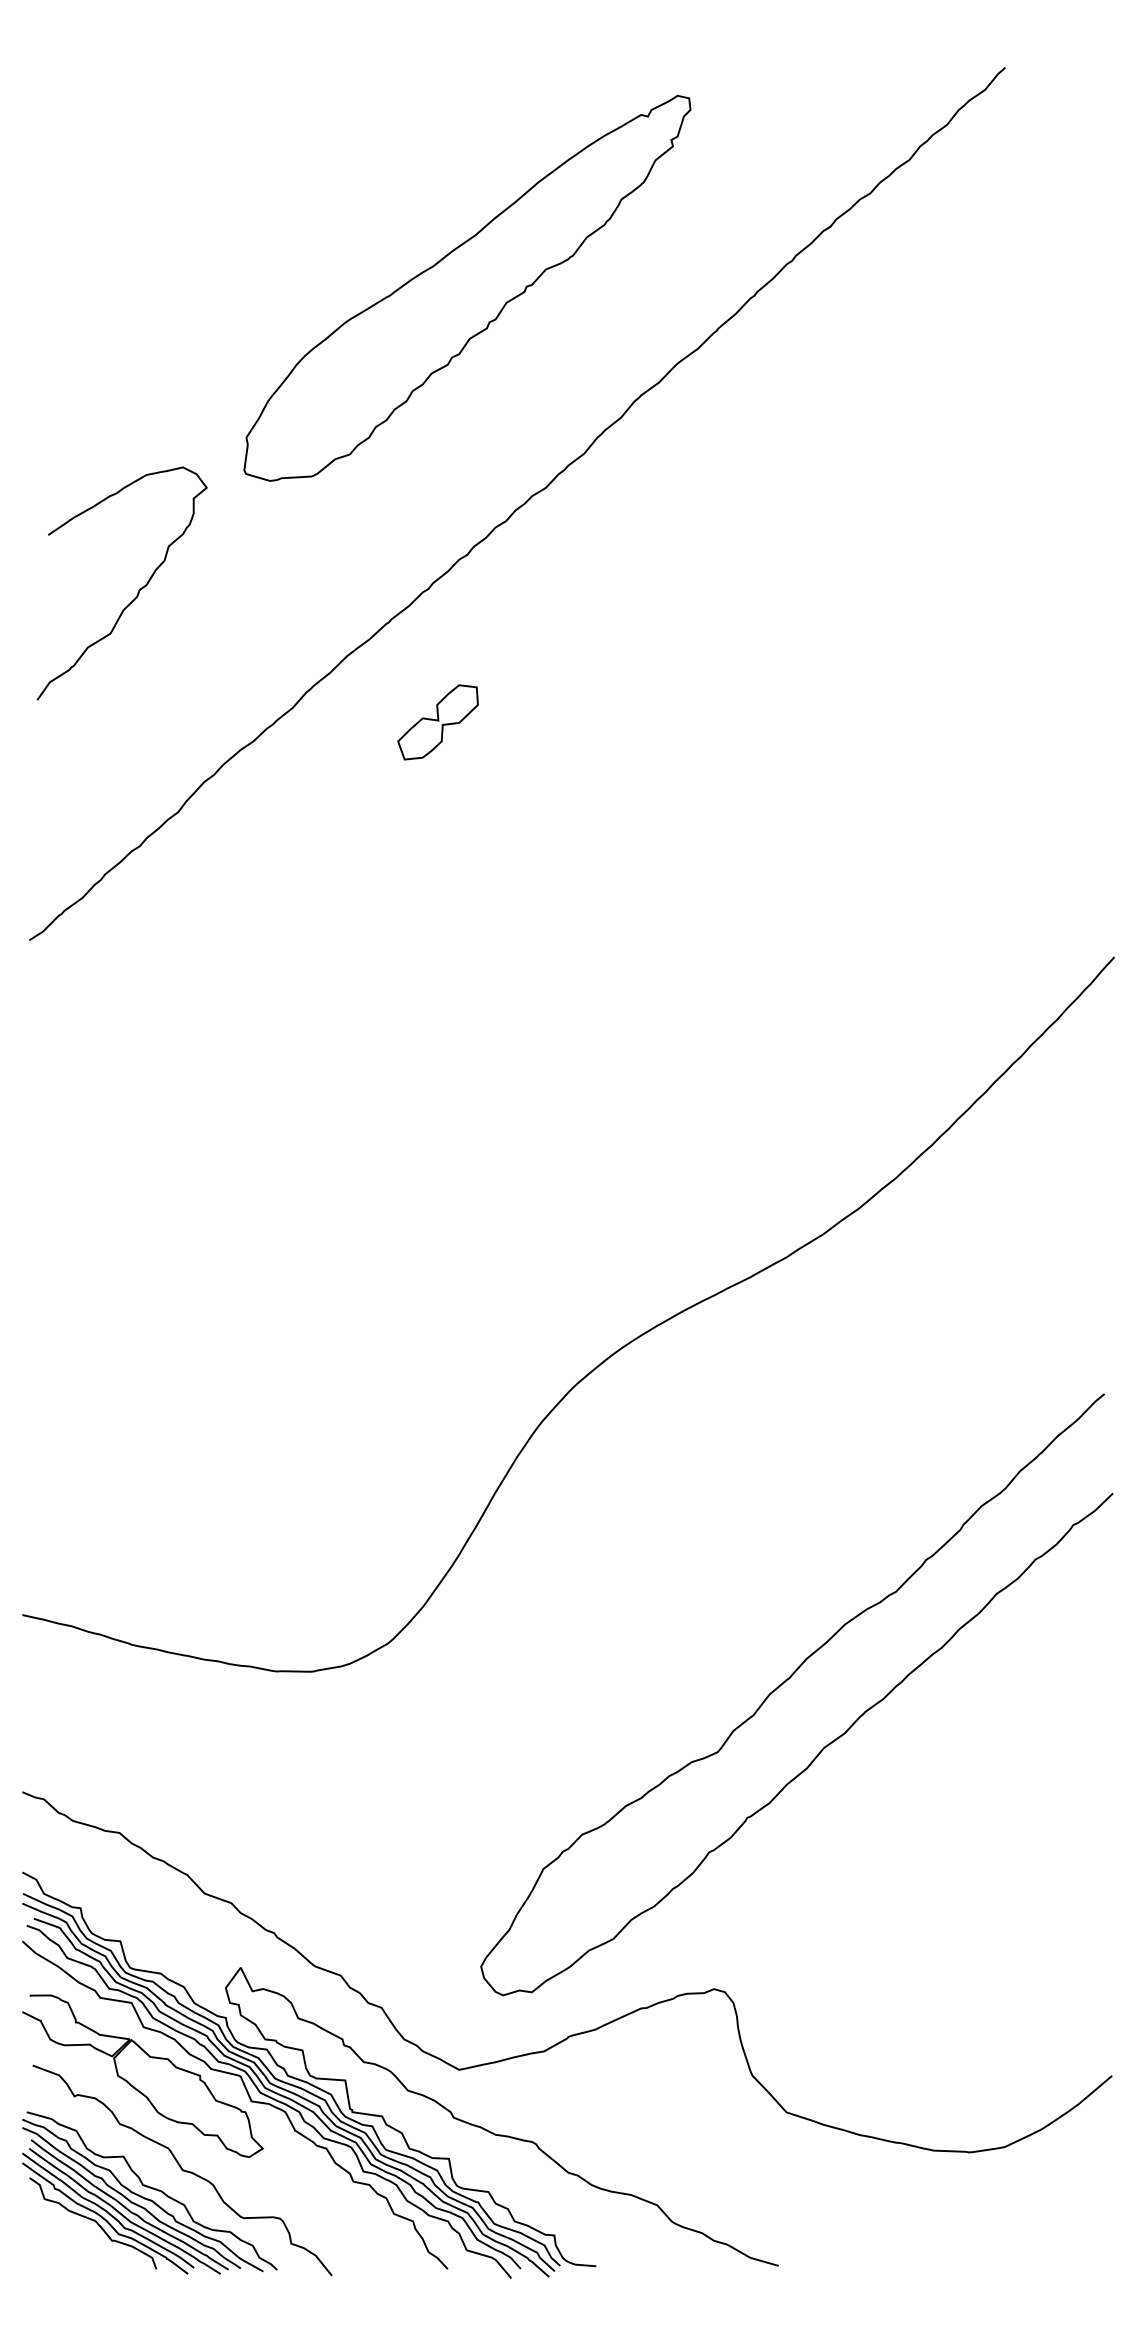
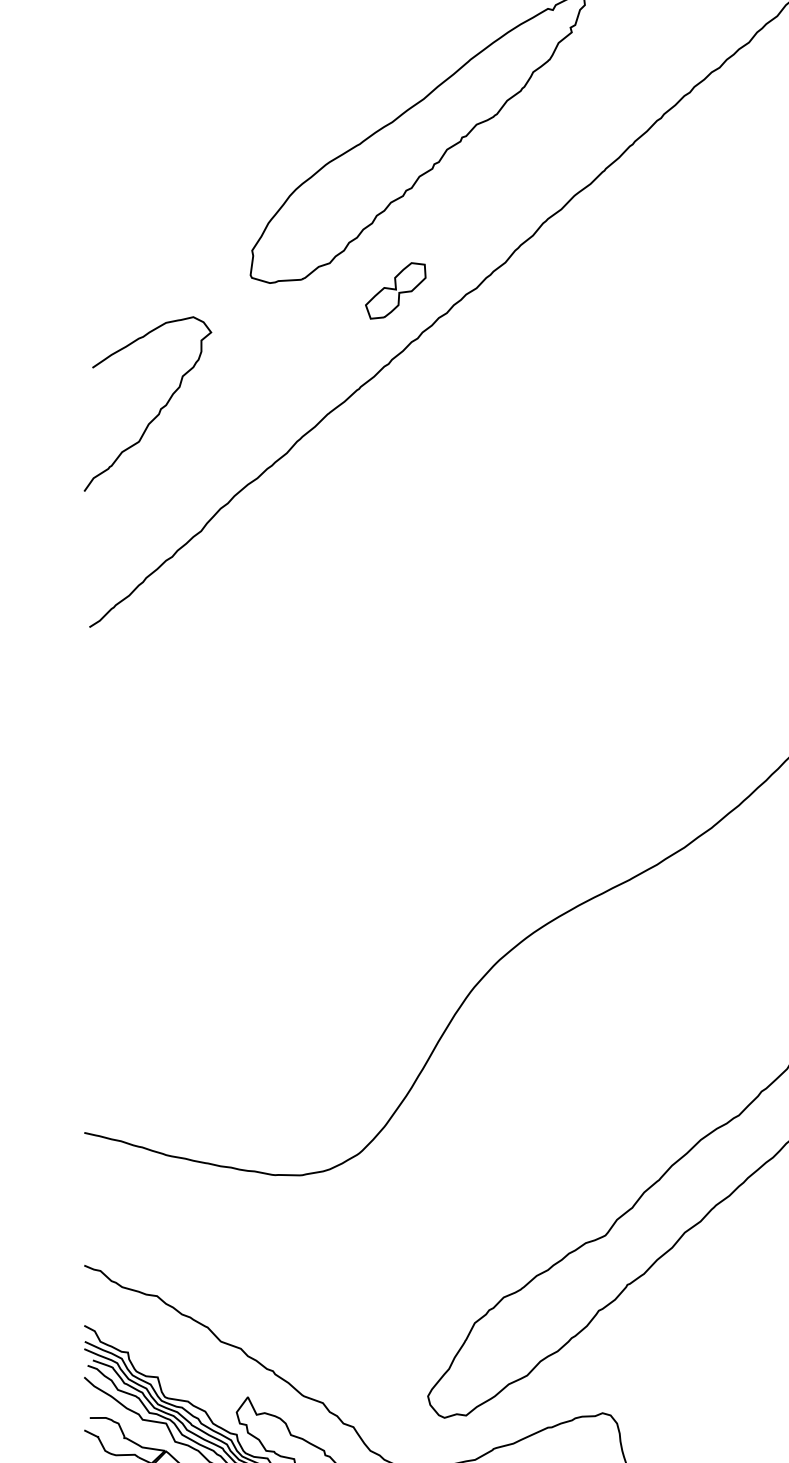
curve: (138, 589) -> (160, 408), moved
part: (437, 722) -> (395, 291), moved

